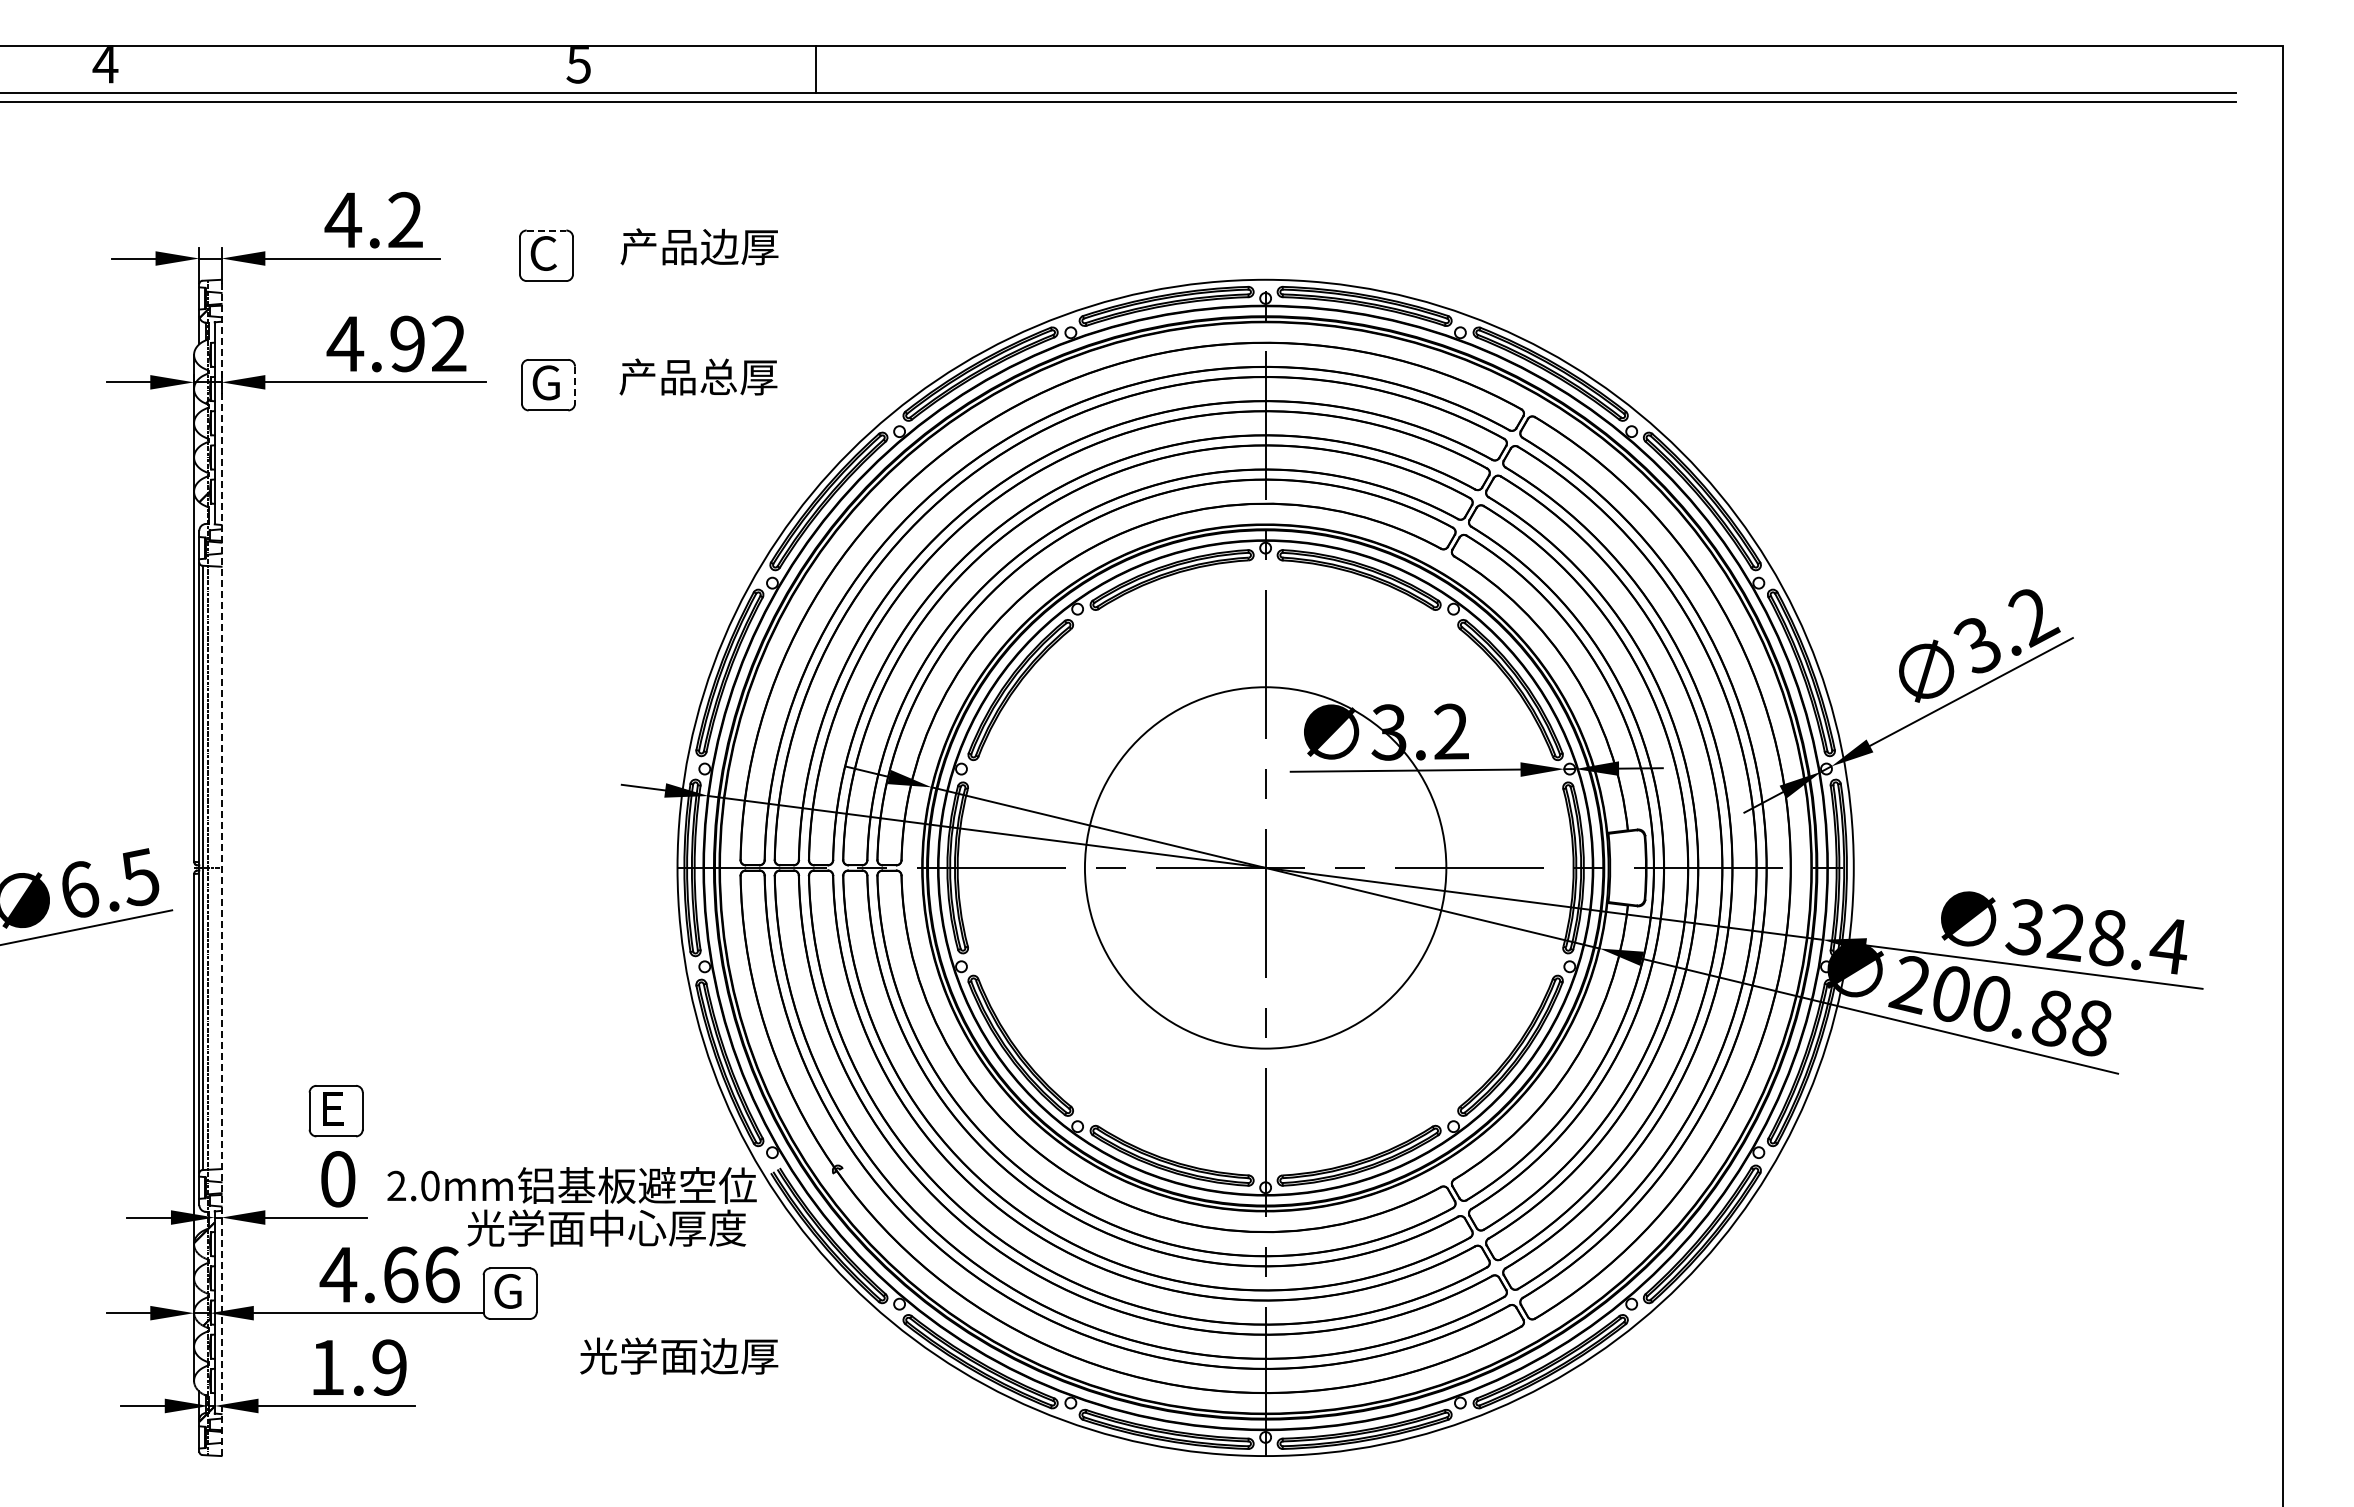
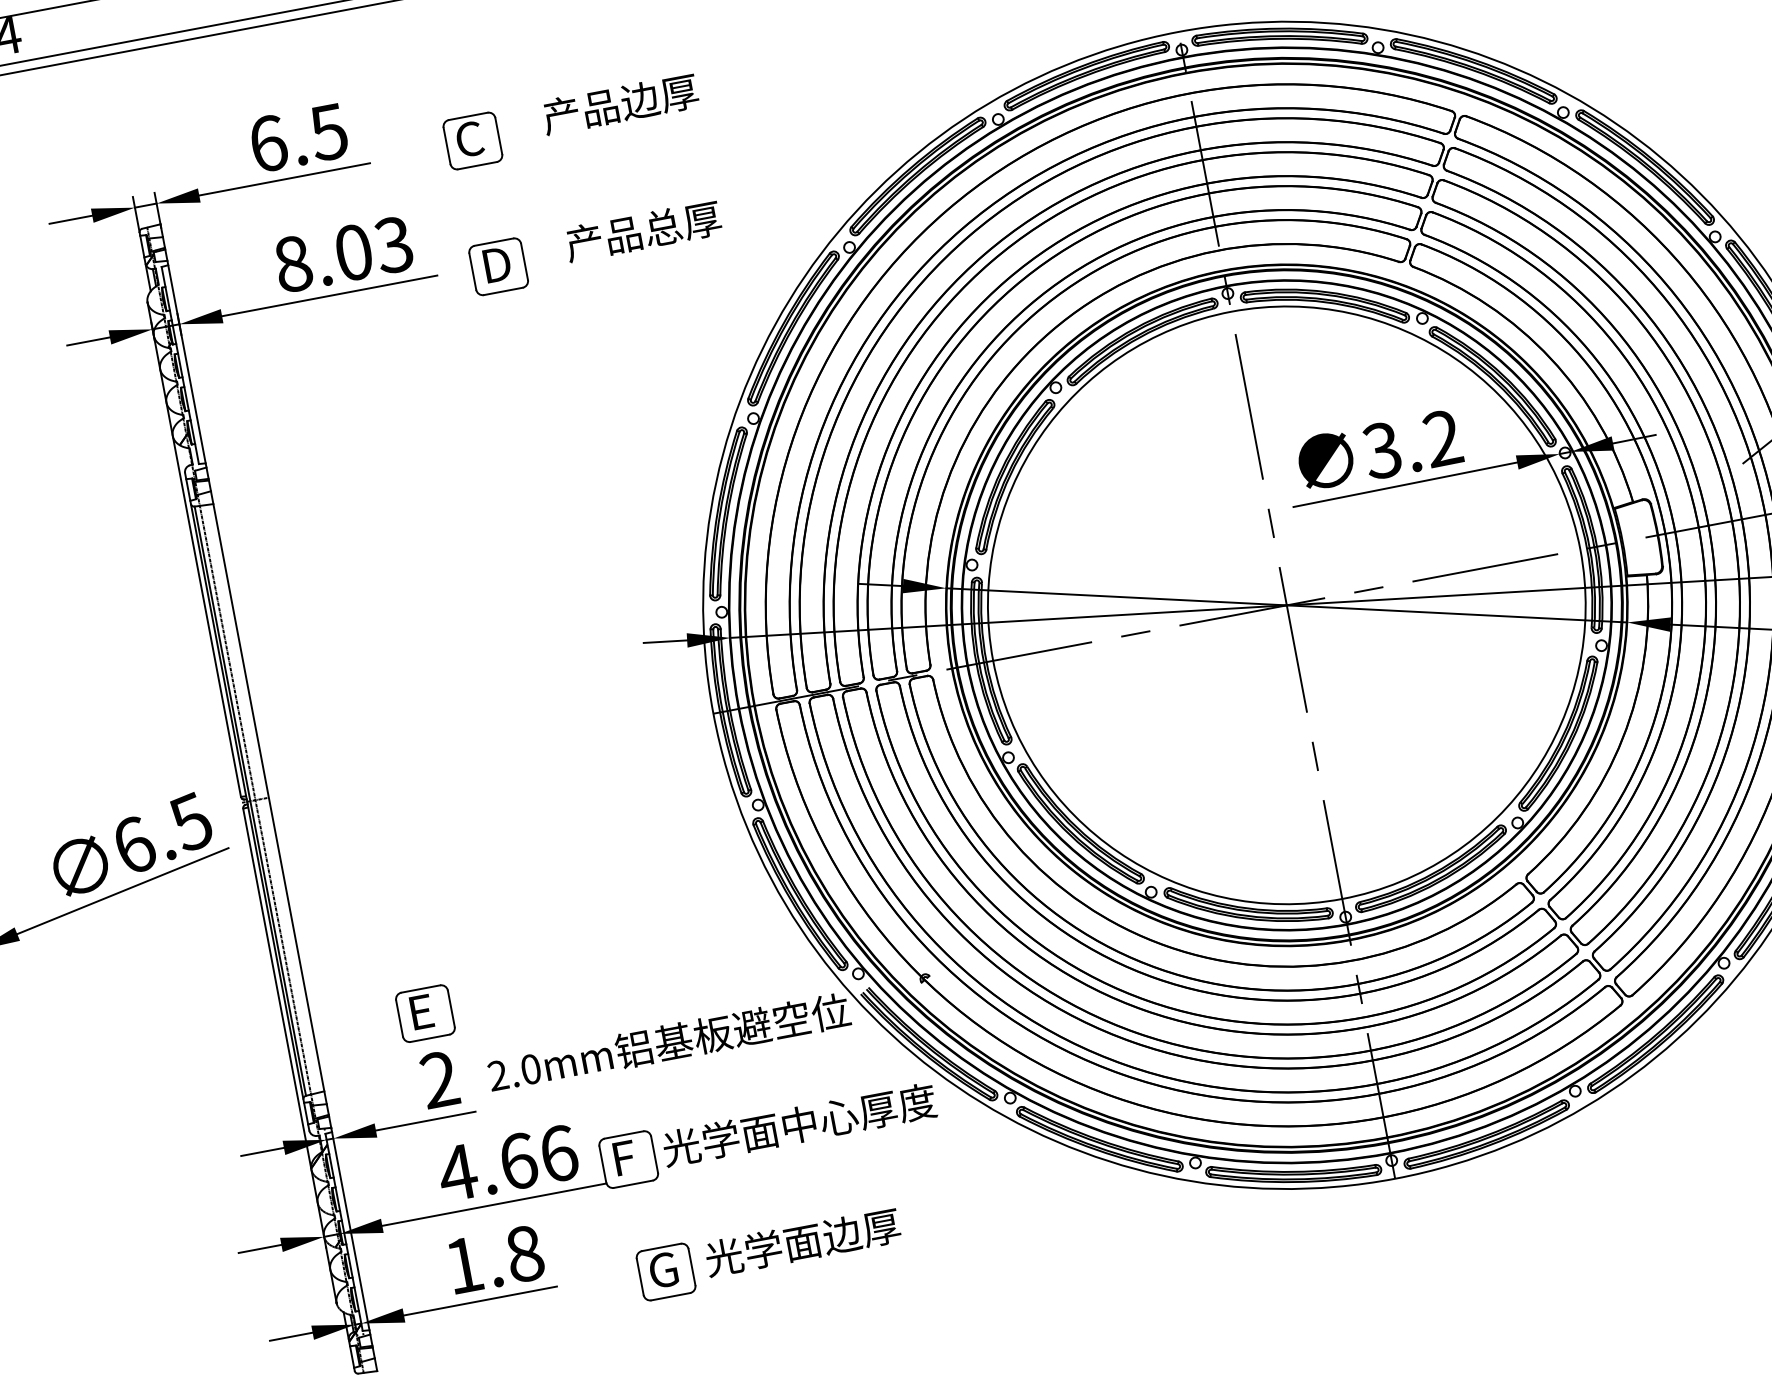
text: (373, 219) -> (297, 137), 4.2 -> 6.5
line: (546, 230) -> (468, 116), dashed -> solid
text: (396, 343) -> (342, 254), 4.92 -> 8.03
text: (546, 382) -> (496, 264), G -> D
line: (575, 385) -> (525, 262), dashed -> solid
line: (221, 867) -> (268, 797), dashed -> solid
circle: (1265, 867) -> (1286, 604), size x1.67
text: (337, 1179) -> (439, 1080), 0 -> 2
text: (606, 1227) -> (799, 1124), moved
text: (507, 1291) -> (625, 1157), G -> F
text: (679, 1355) -> (803, 1241), moved
text: (389, 1367) -> (524, 1253), 1.9 -> 1.8
part: (525, 1411) -> (665, 1271), added

